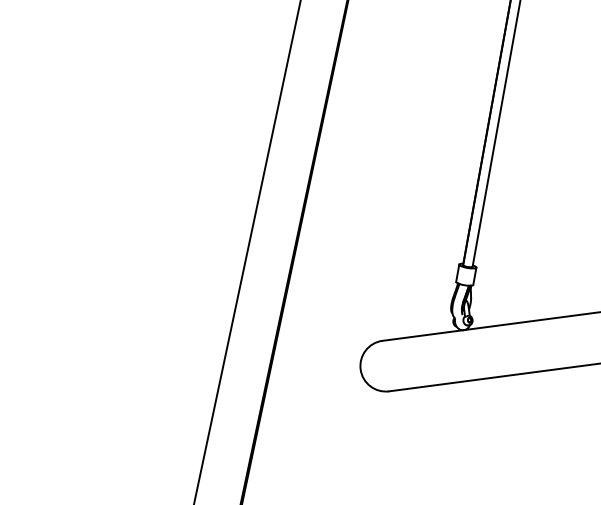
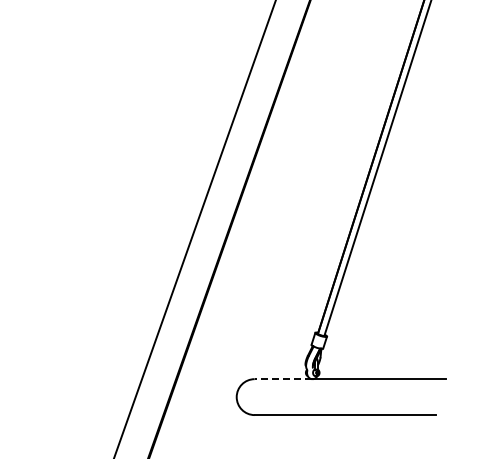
line: (423, 335) -> (283, 379), solid -> dashed

